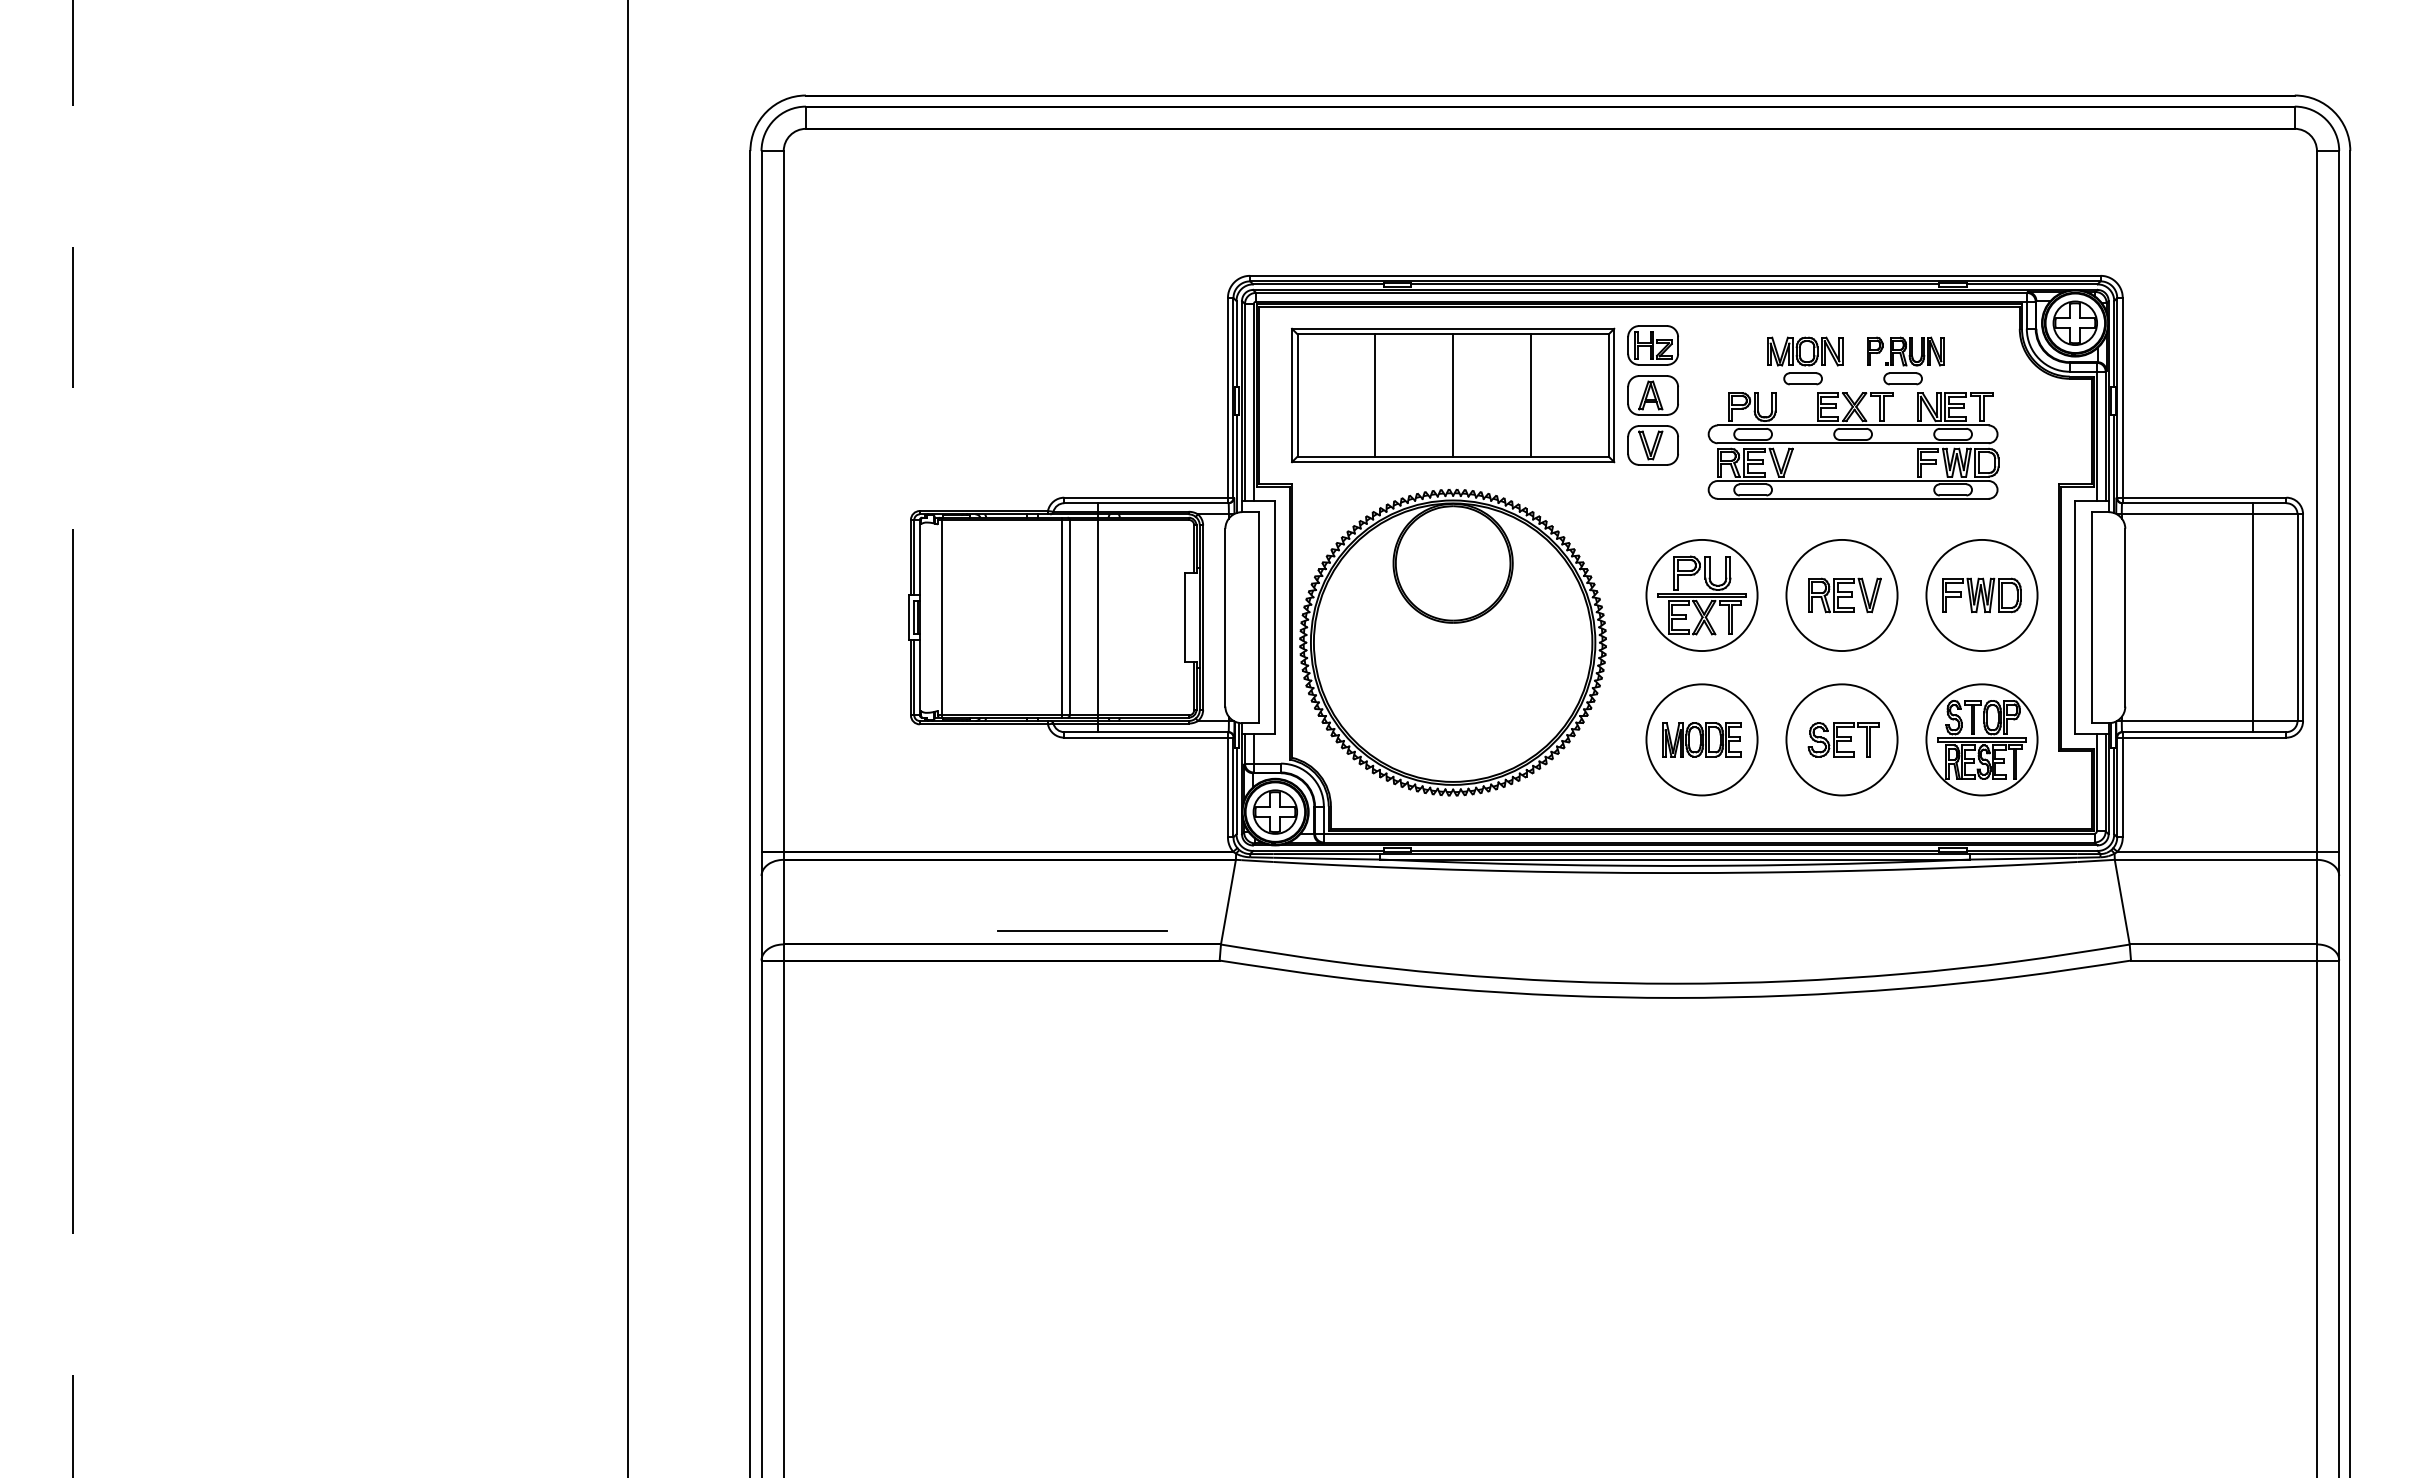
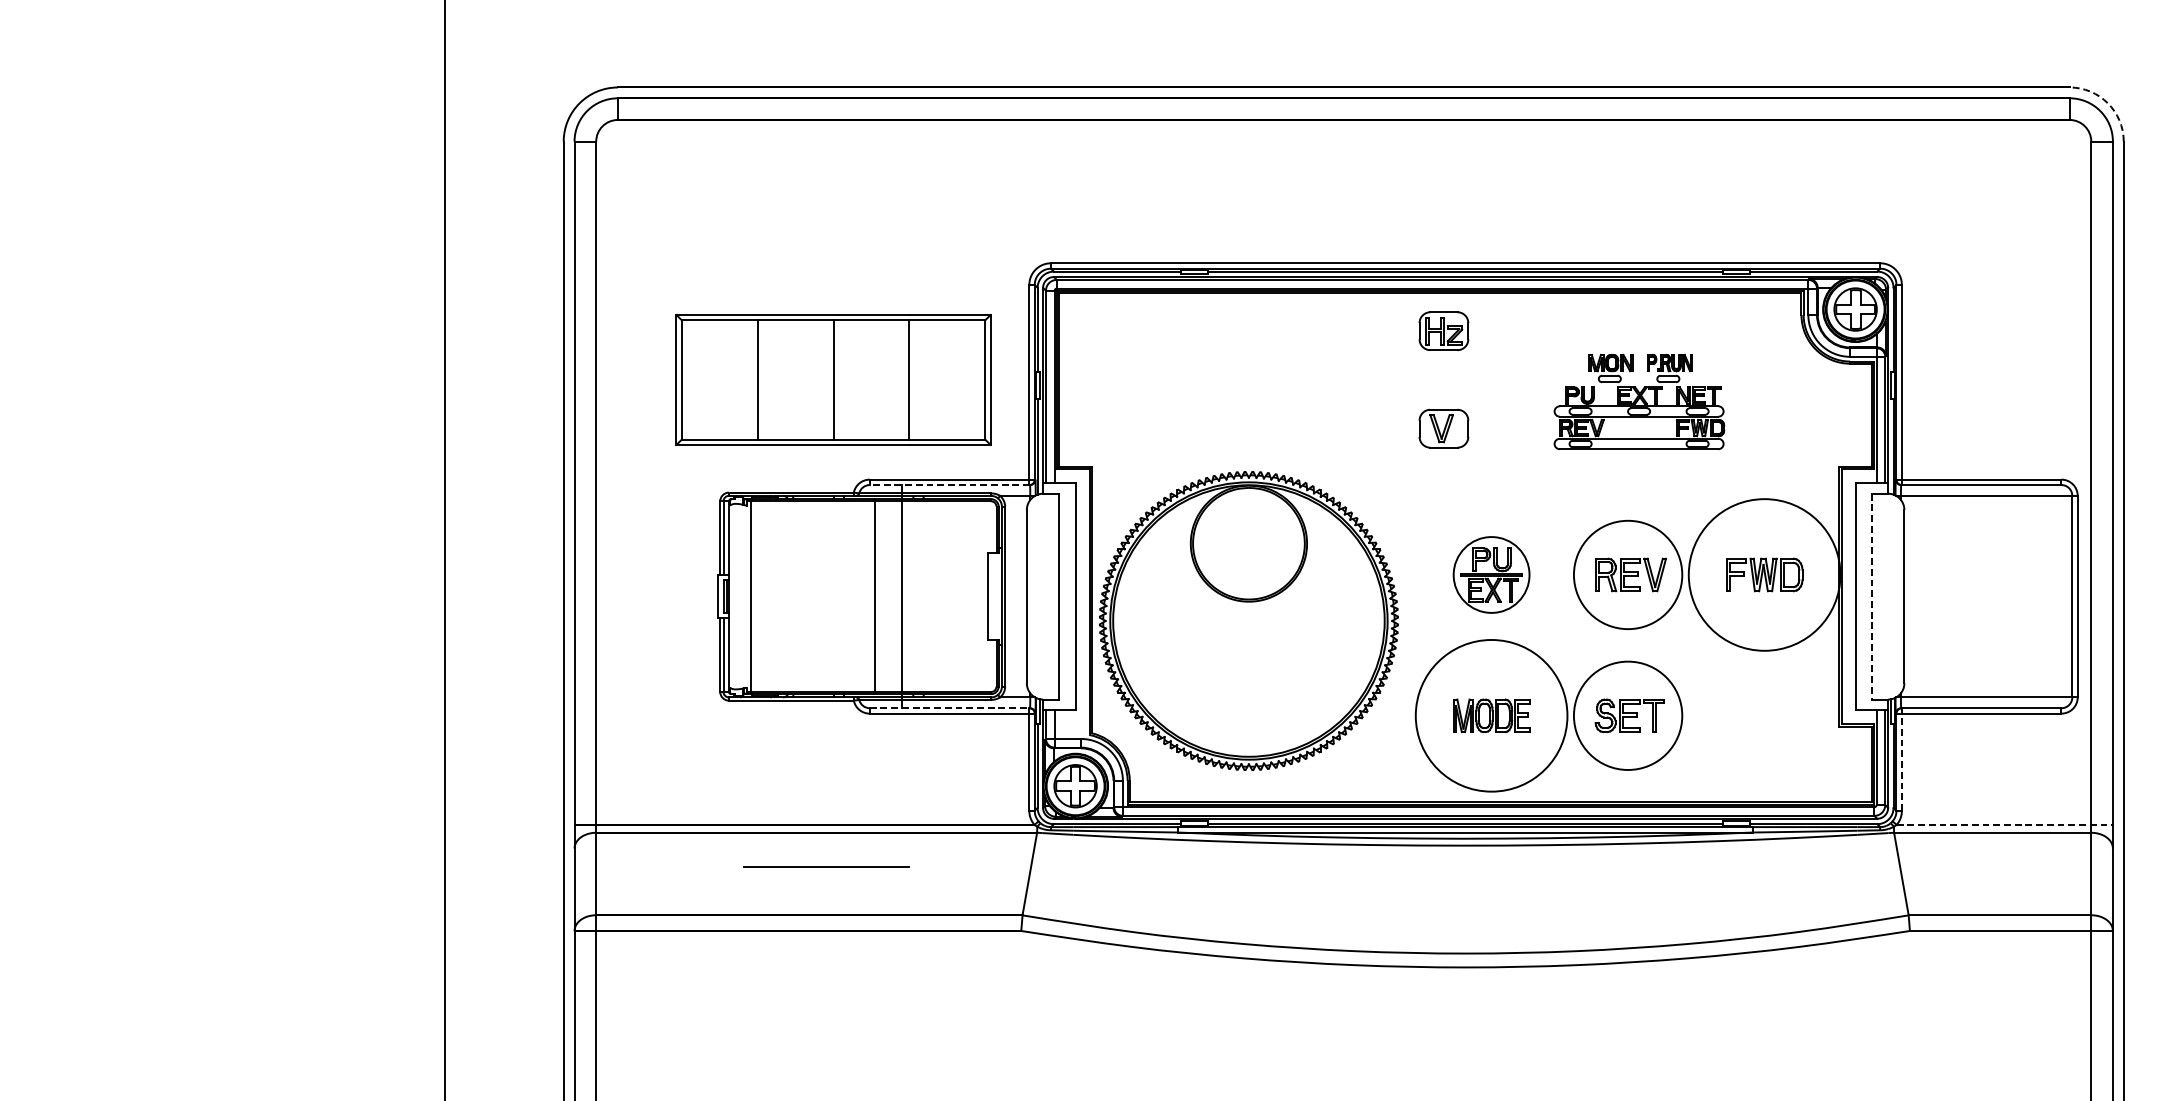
arc: (2334, 111) -> (2108, 103), solid -> dashed
part: (1453, 395) -> (833, 379), moved
part: (1652, 395) -> (1443, 379), removed
part: (1853, 417) -> (1639, 401), size x0.6
line: (1145, 503) -> (948, 485), solid -> dashed
part: (1701, 595) -> (1491, 575), size x0.7
circle: (1981, 595) -> (1764, 575), size x1.4
line: (1061, 617) -> (867, 596), removed
line: (2091, 617) -> (1871, 596), solid -> dashed
line: (2253, 617) -> (2029, 596), removed
line: (1146, 732) -> (949, 708), solid -> dashed
circle: (1701, 739) -> (1491, 715), size x1.4
part: (1981, 739) -> (1764, 715), removed
line: (2122, 784) -> (1901, 759), solid -> dashed
line: (2228, 851) -> (2004, 824), solid -> dashed
line: (1082, 930) -> (827, 866), moved

